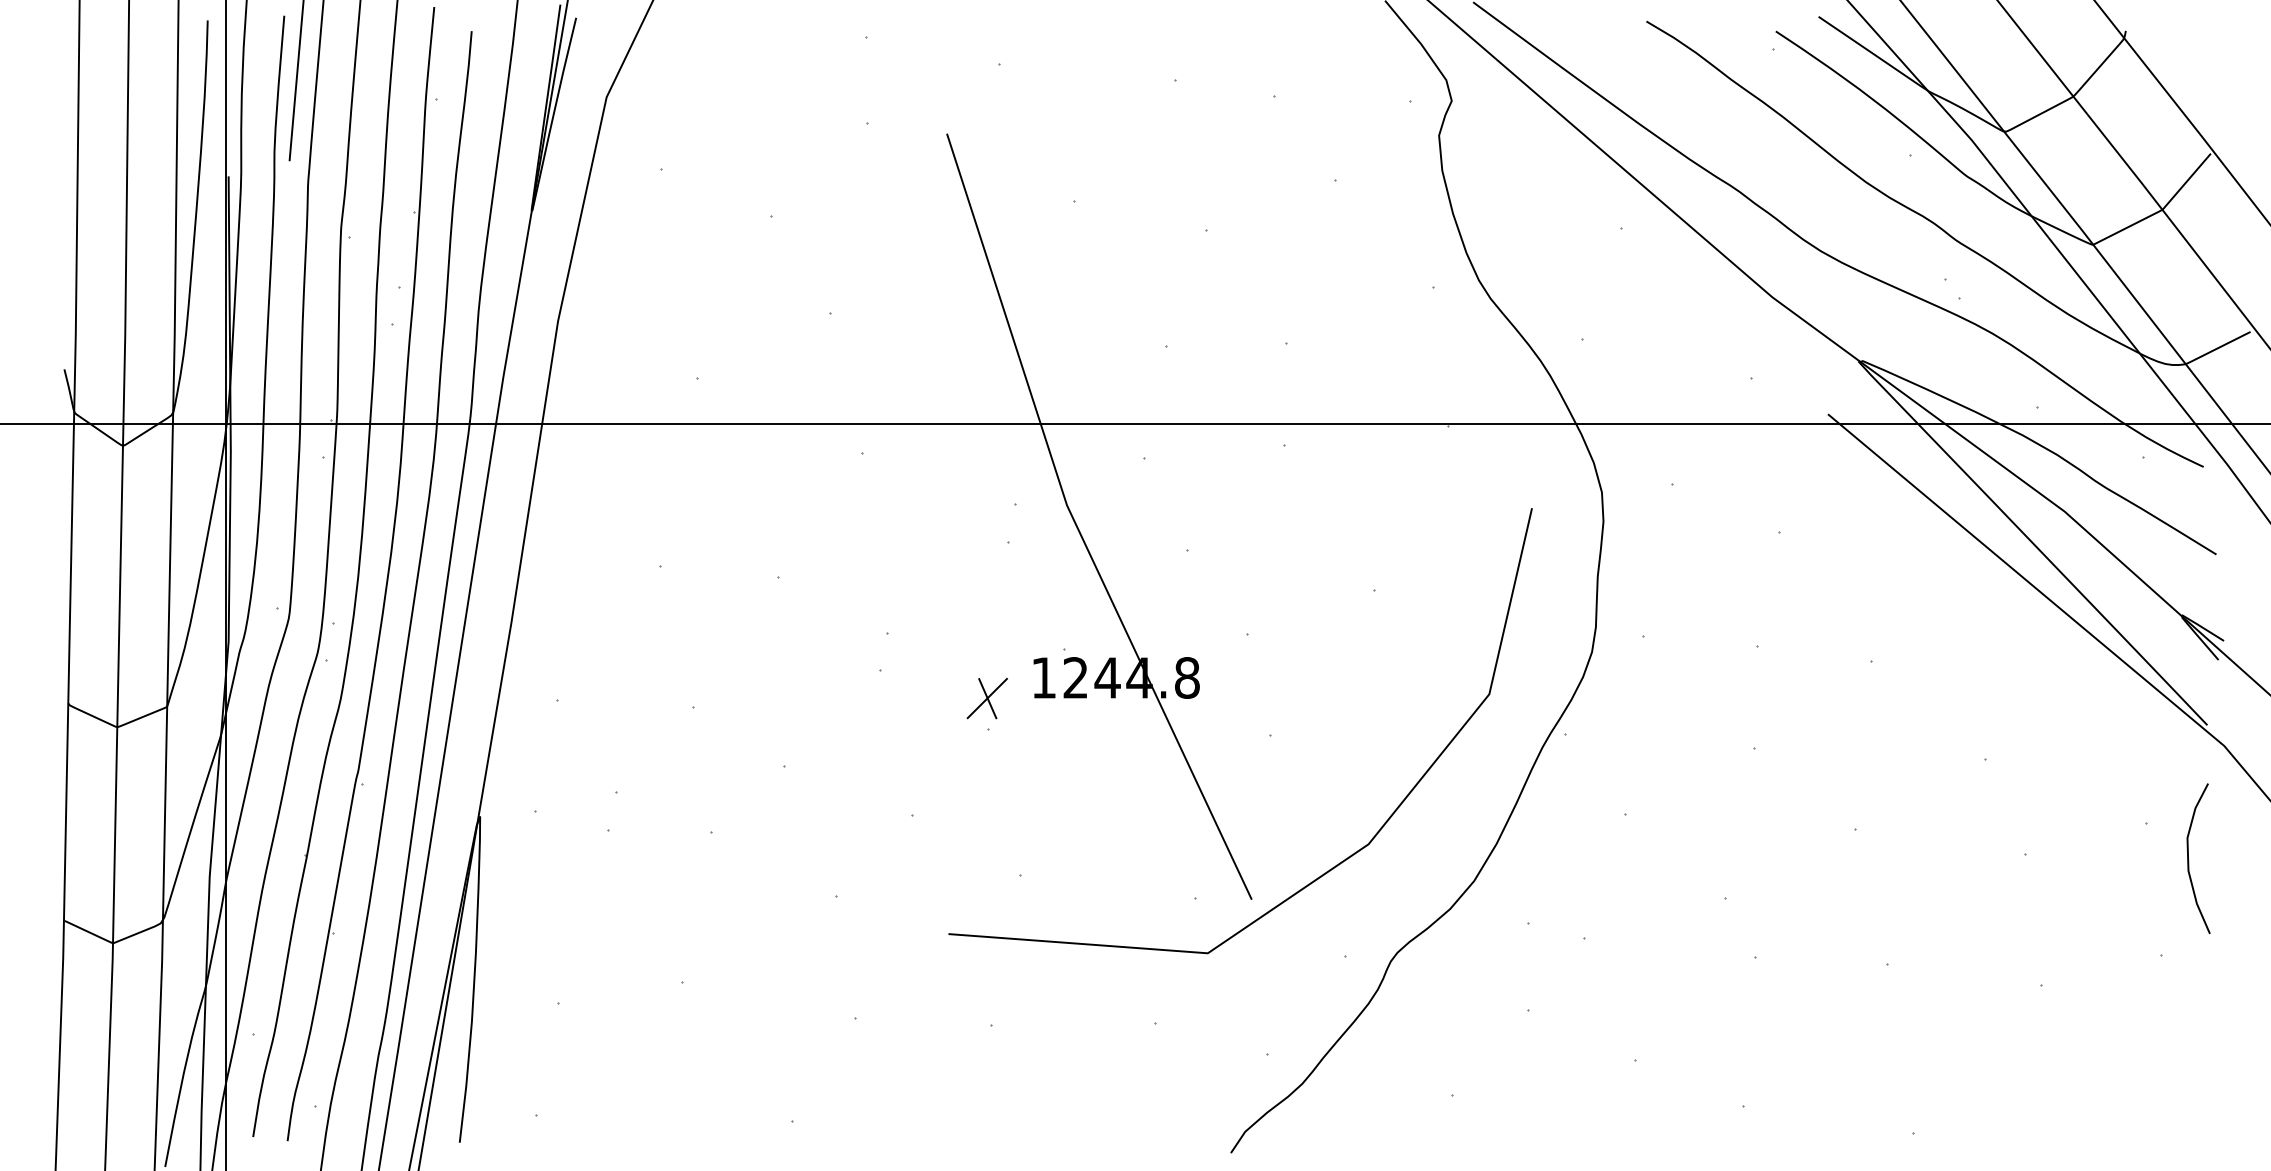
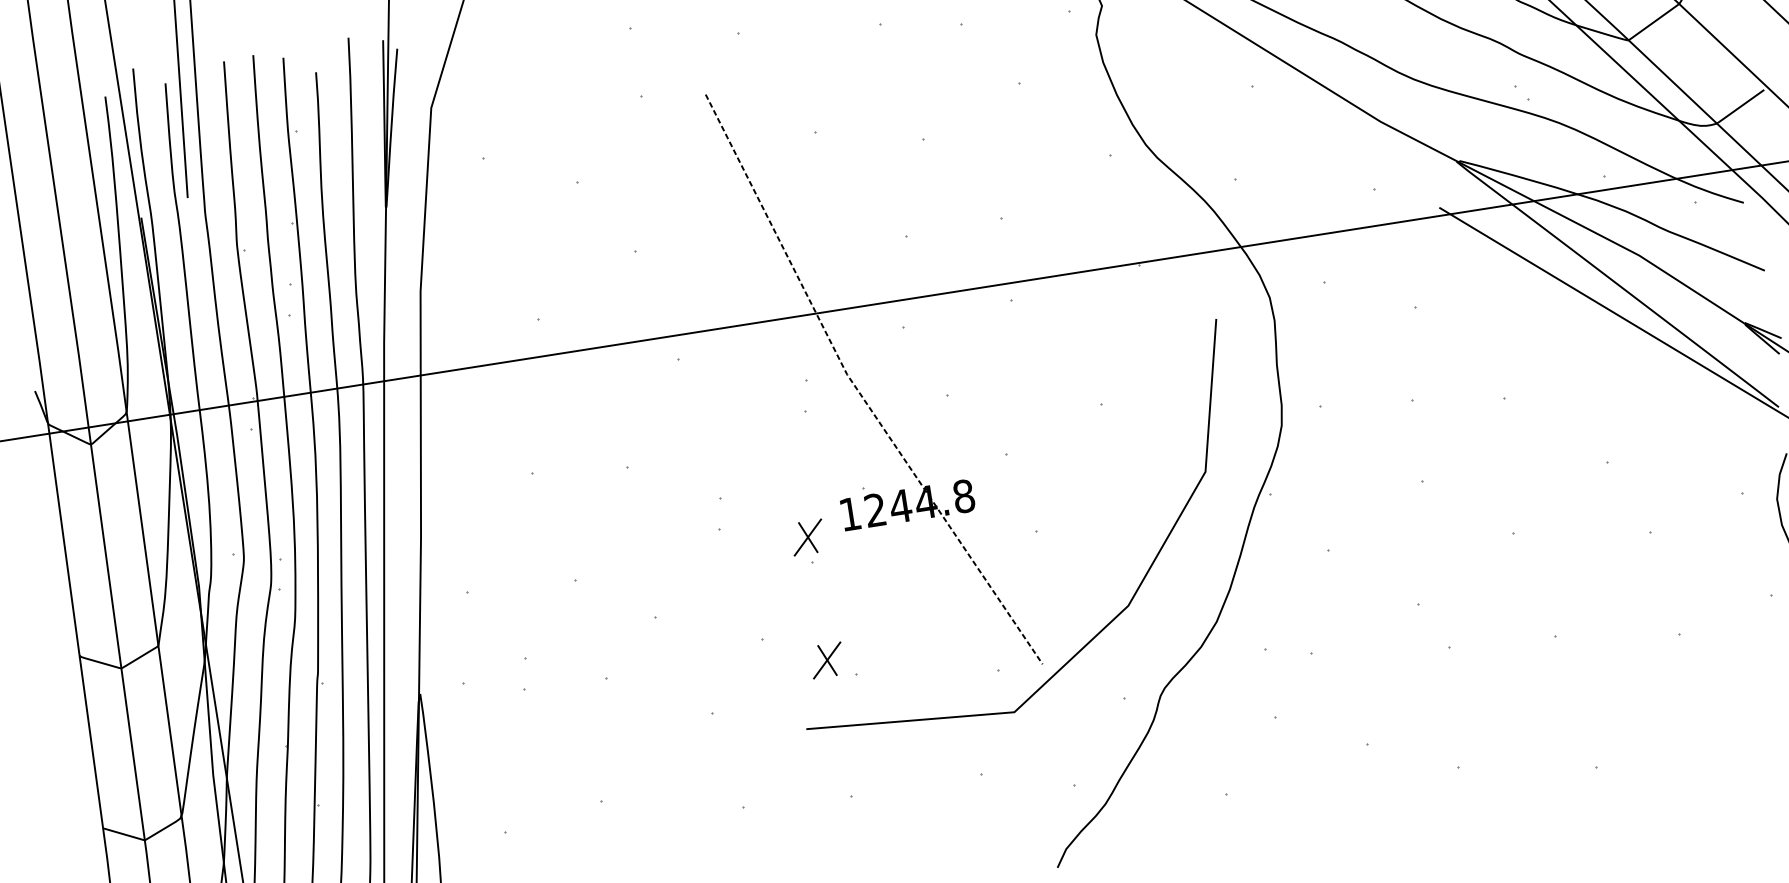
line: (1076, 525) -> (857, 389), solid -> dashed
part: (986, 853) -> (826, 660), added

